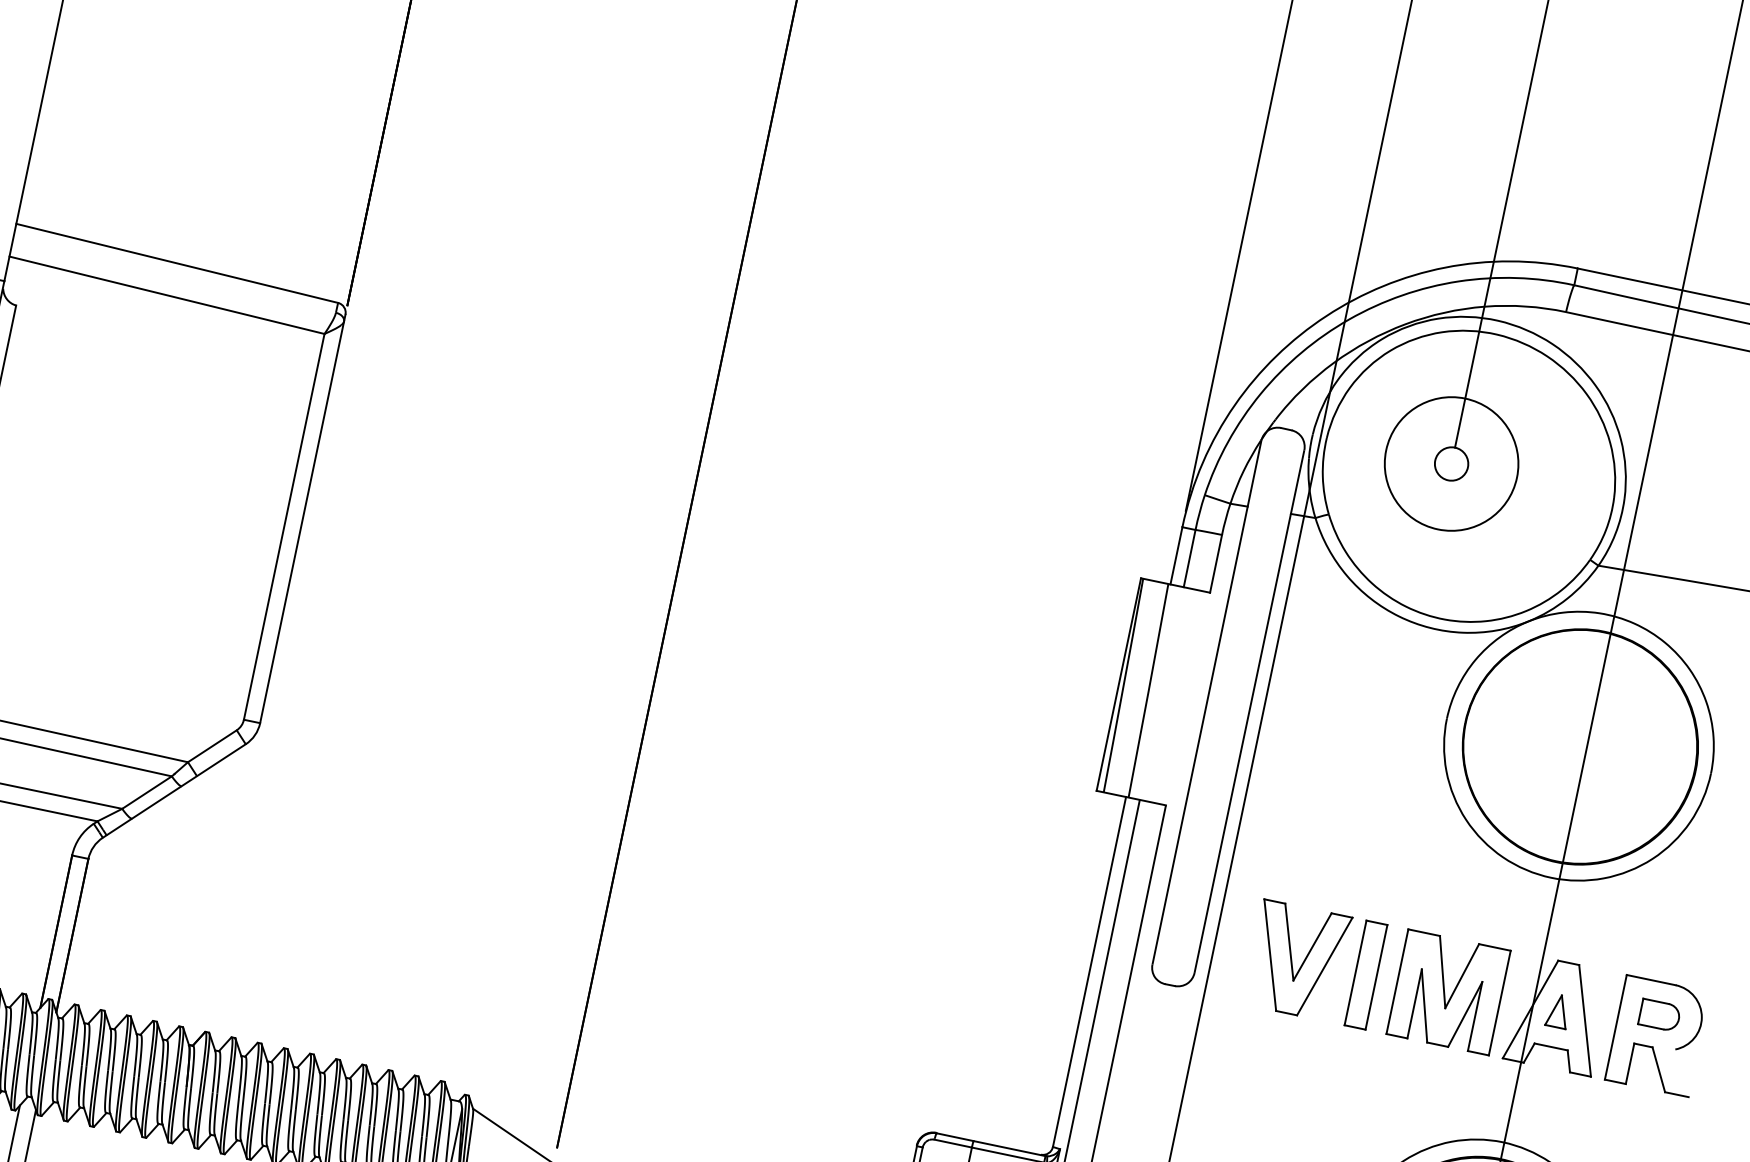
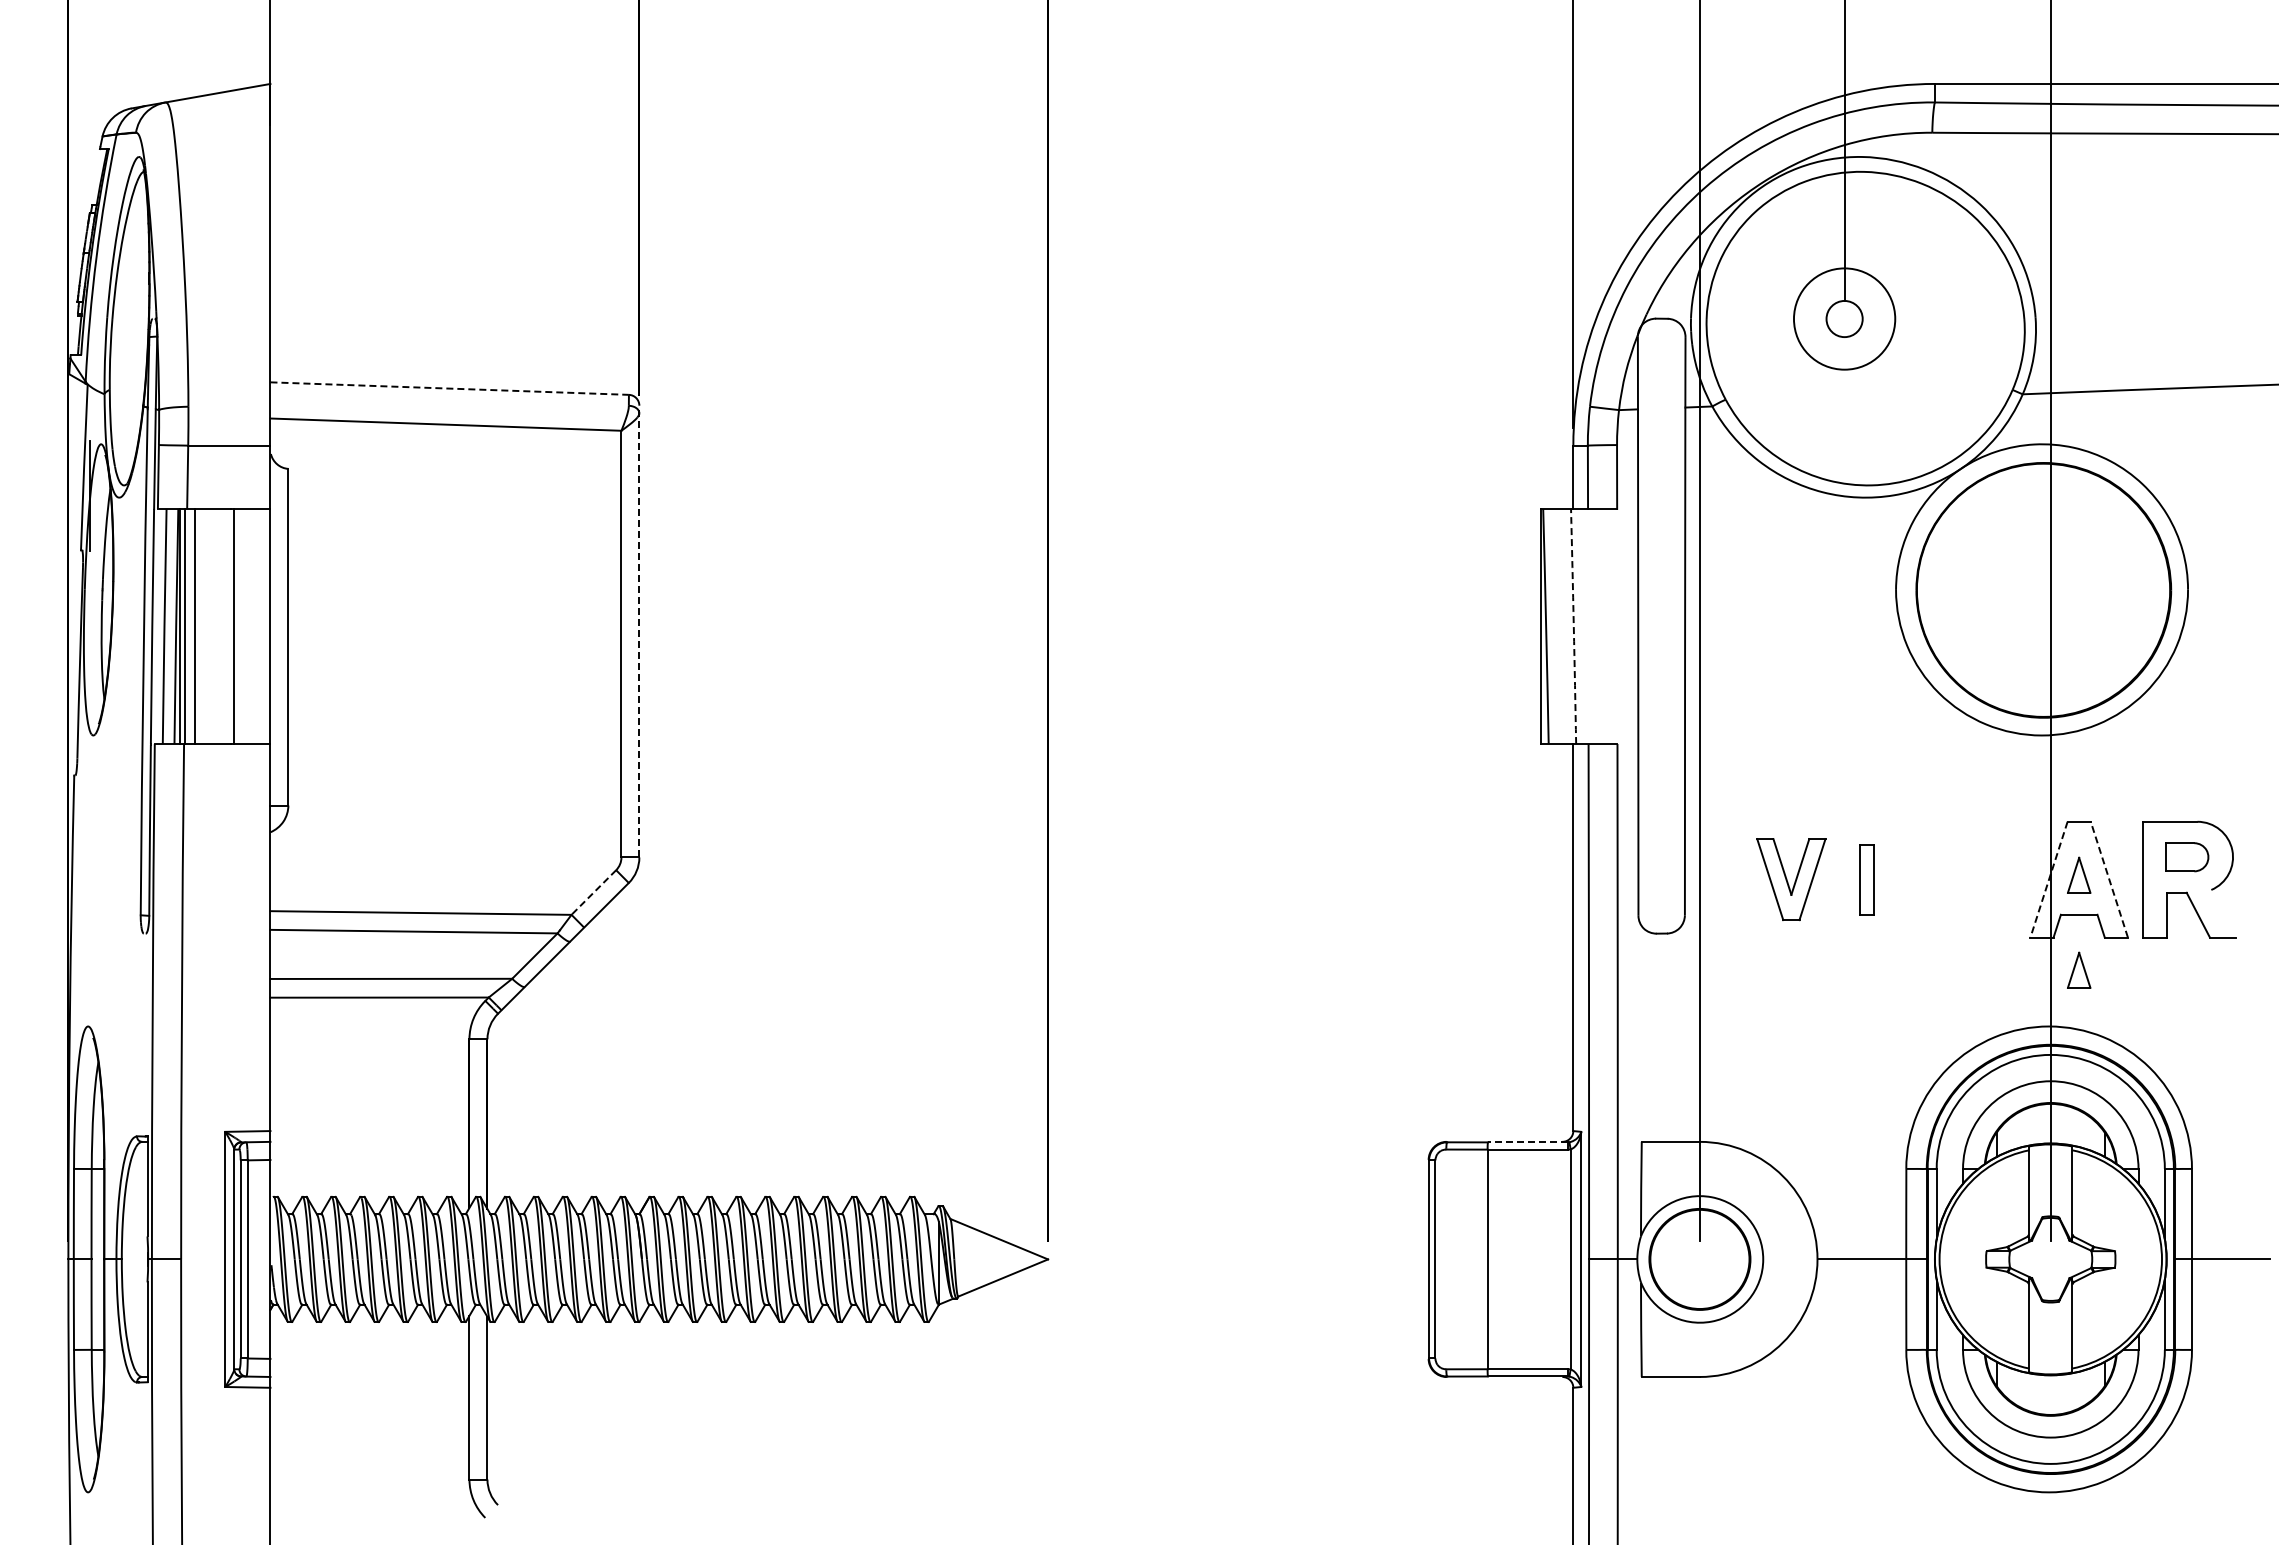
line: (177, 263) -> (450, 388), solid -> dashed
circle: (1451, 463) -> (1844, 318), size x0.7
line: (302, 518) -> (639, 631), solid -> dashed
arc: (1148, 690) -> (1573, 626), solid -> dashed
line: (212, 746) -> (593, 892), solid -> dashed
part: (1297, 960) -> (1791, 879), size x0.7
part: (1366, 975) -> (1867, 879), size x0.6
part: (1448, 992) -> (1958, 879), removed
line: (1530, 1009) -> (2049, 879), solid -> dashed
line: (1585, 1020) -> (2109, 879), solid -> dashed
part: (1541, 1096) -> (2079, 969), added
line: (1009, 1148) -> (1527, 1142), solid -> dashed

